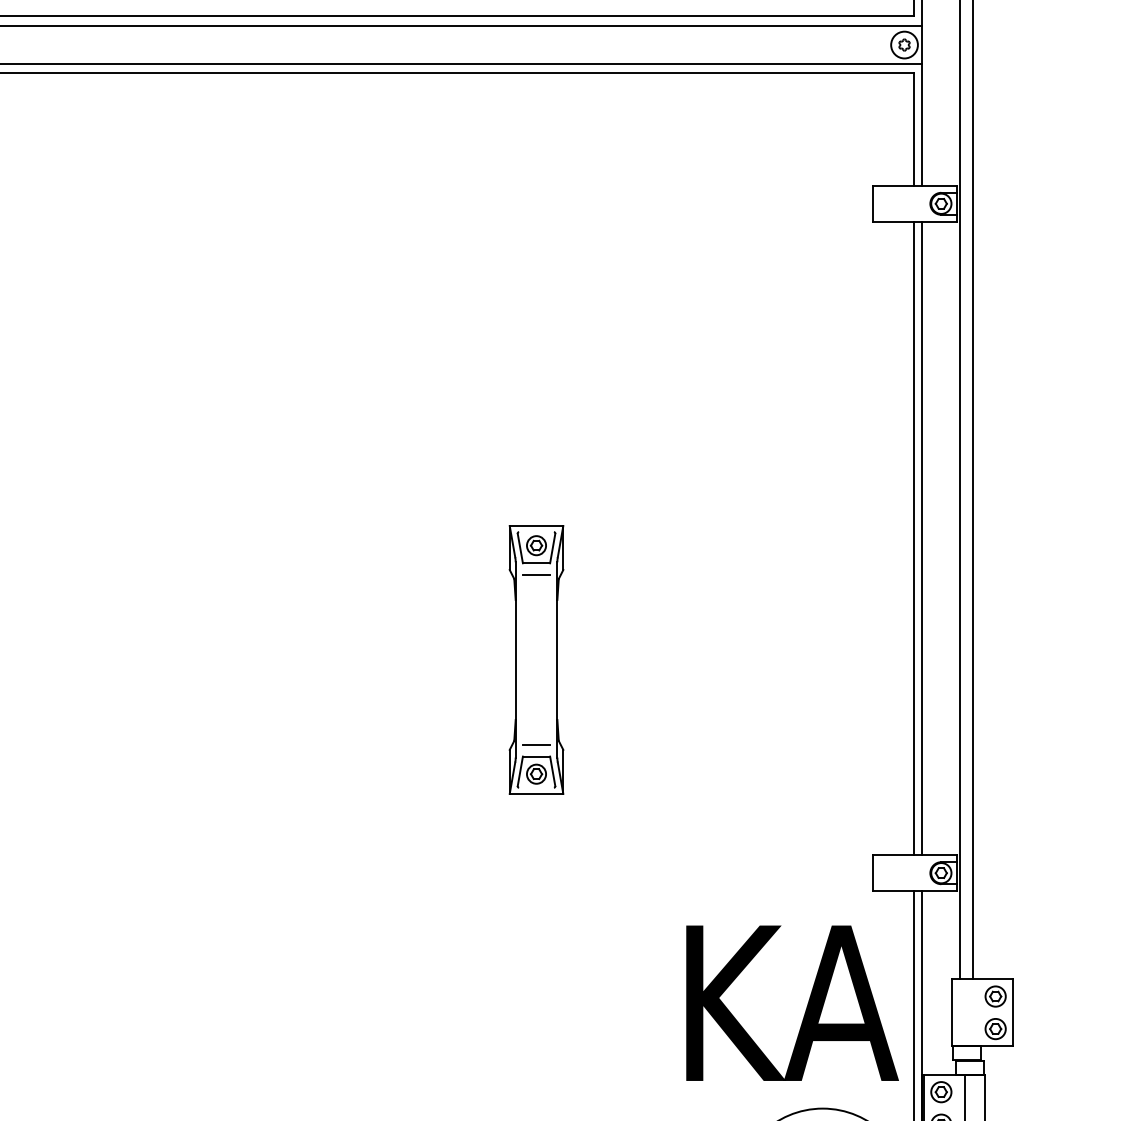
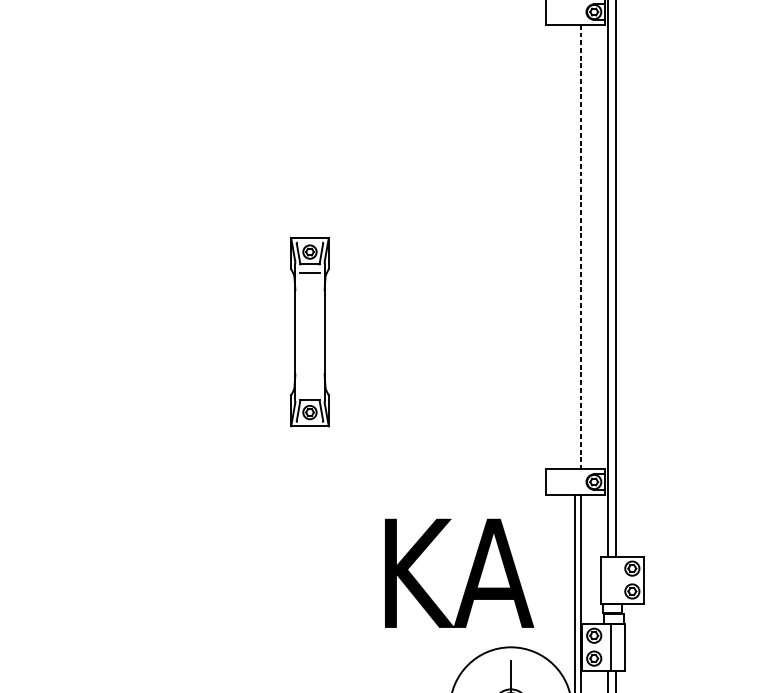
line: (913, 538) -> (574, 247), removed
line: (922, 538) -> (580, 247), solid -> dashed
line: (536, 744) -> (309, 391), removed
text: (792, 1002) -> (459, 572), moved

